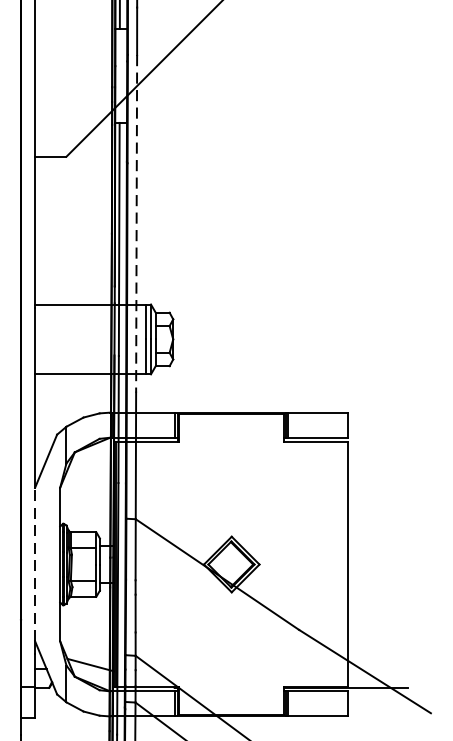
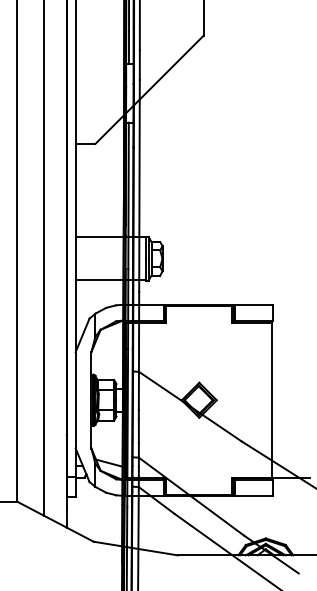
line: (136, 224) -> (139, 186), dashed -> solid
line: (34, 563) -> (75, 399), dashed -> solid

